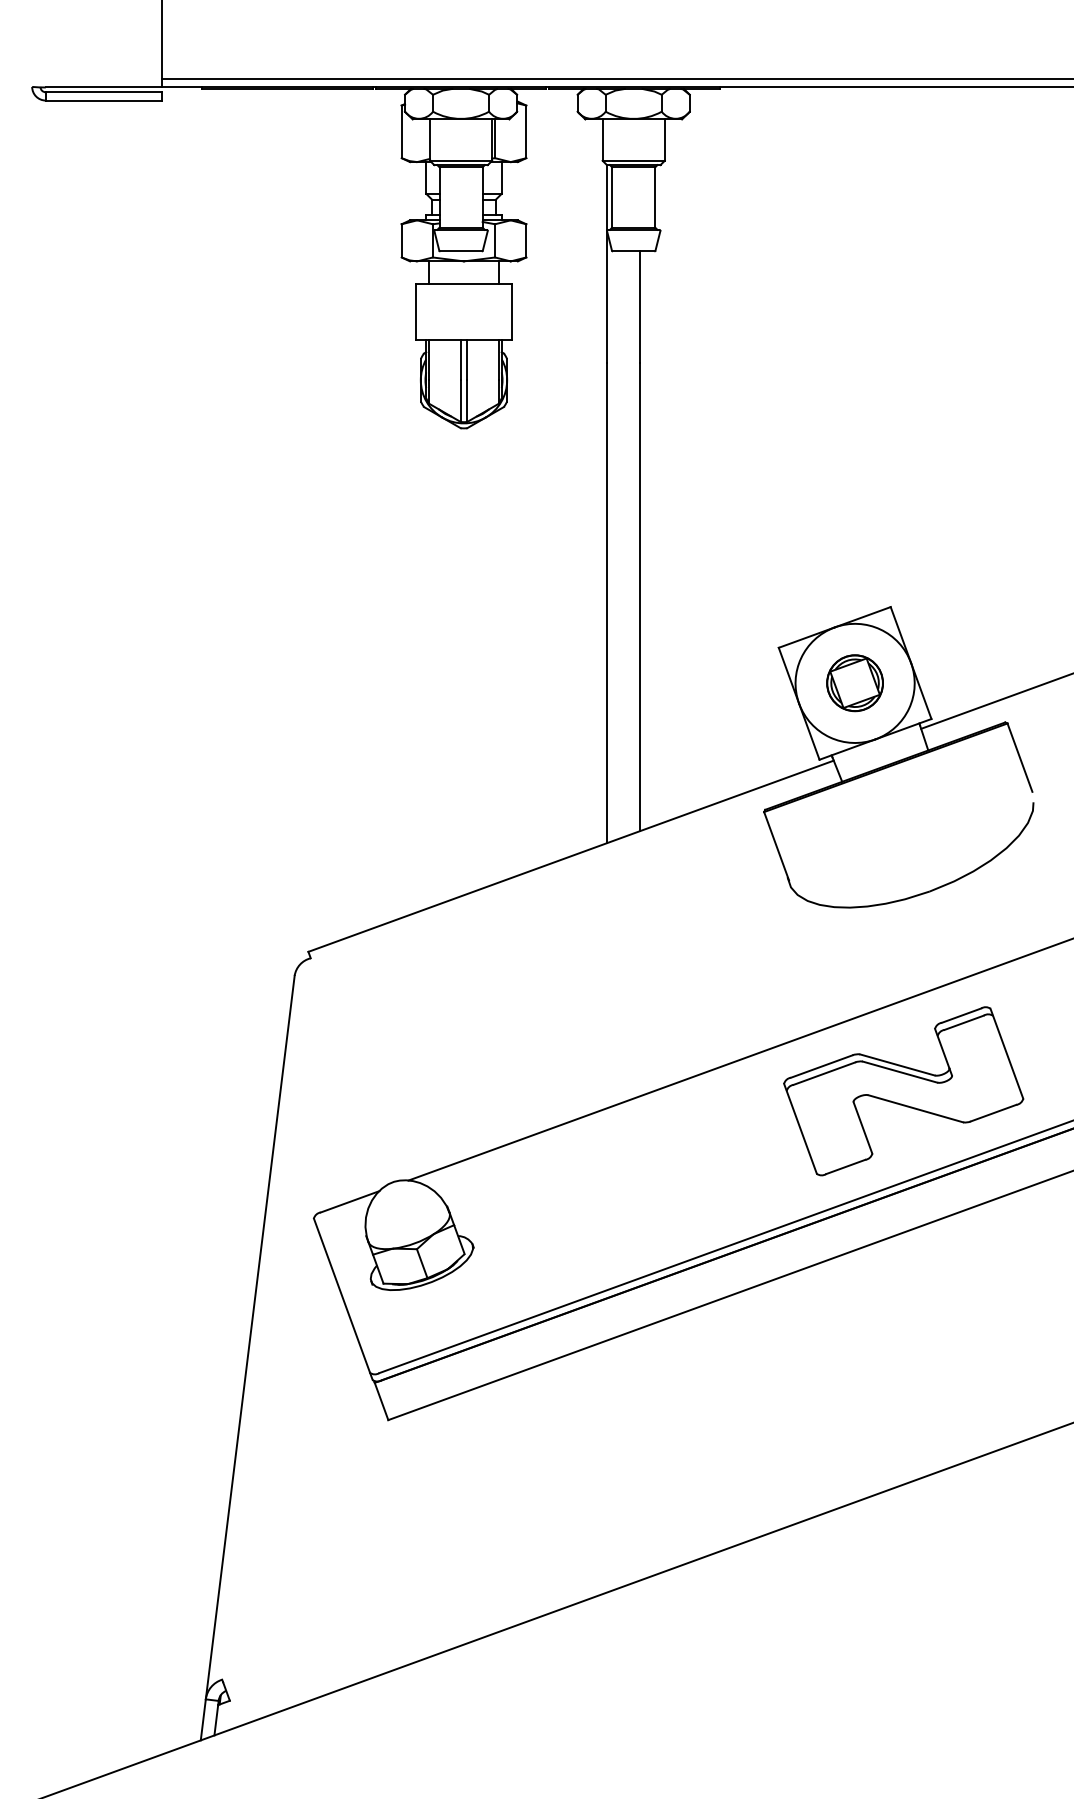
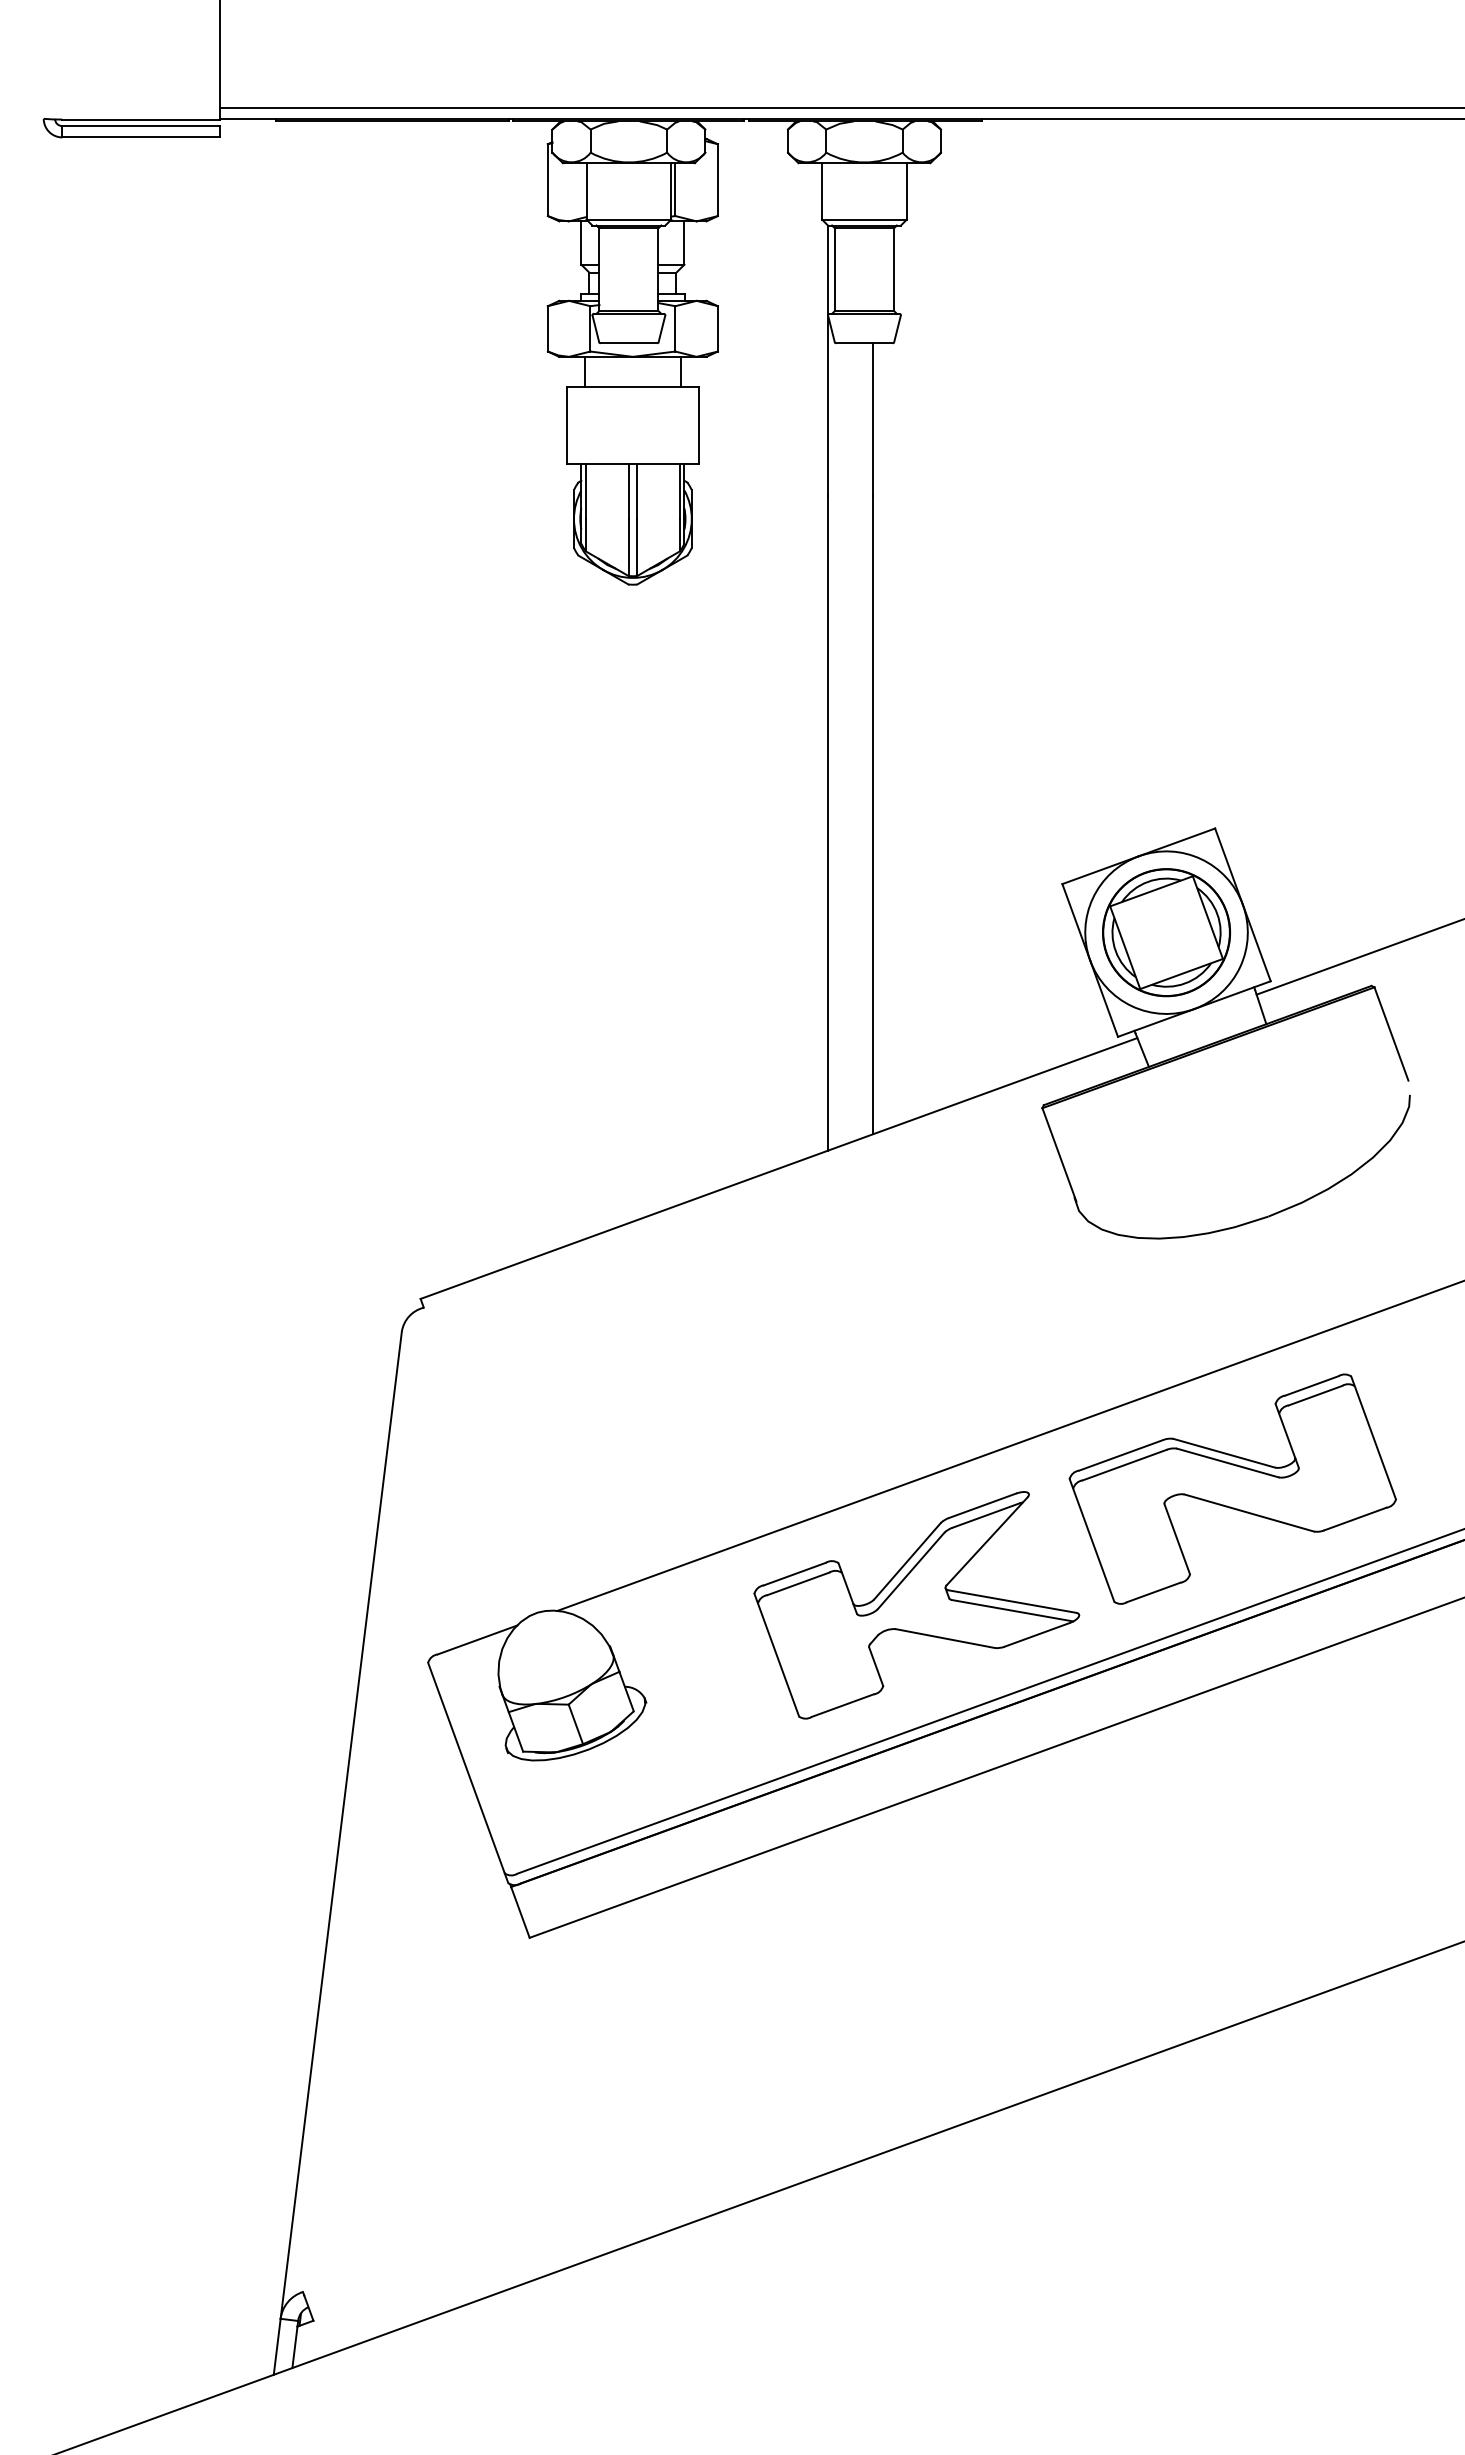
part: (854, 682) -> (1165, 931), size x1.67
part: (671, 1176) -> (916, 1605), added

